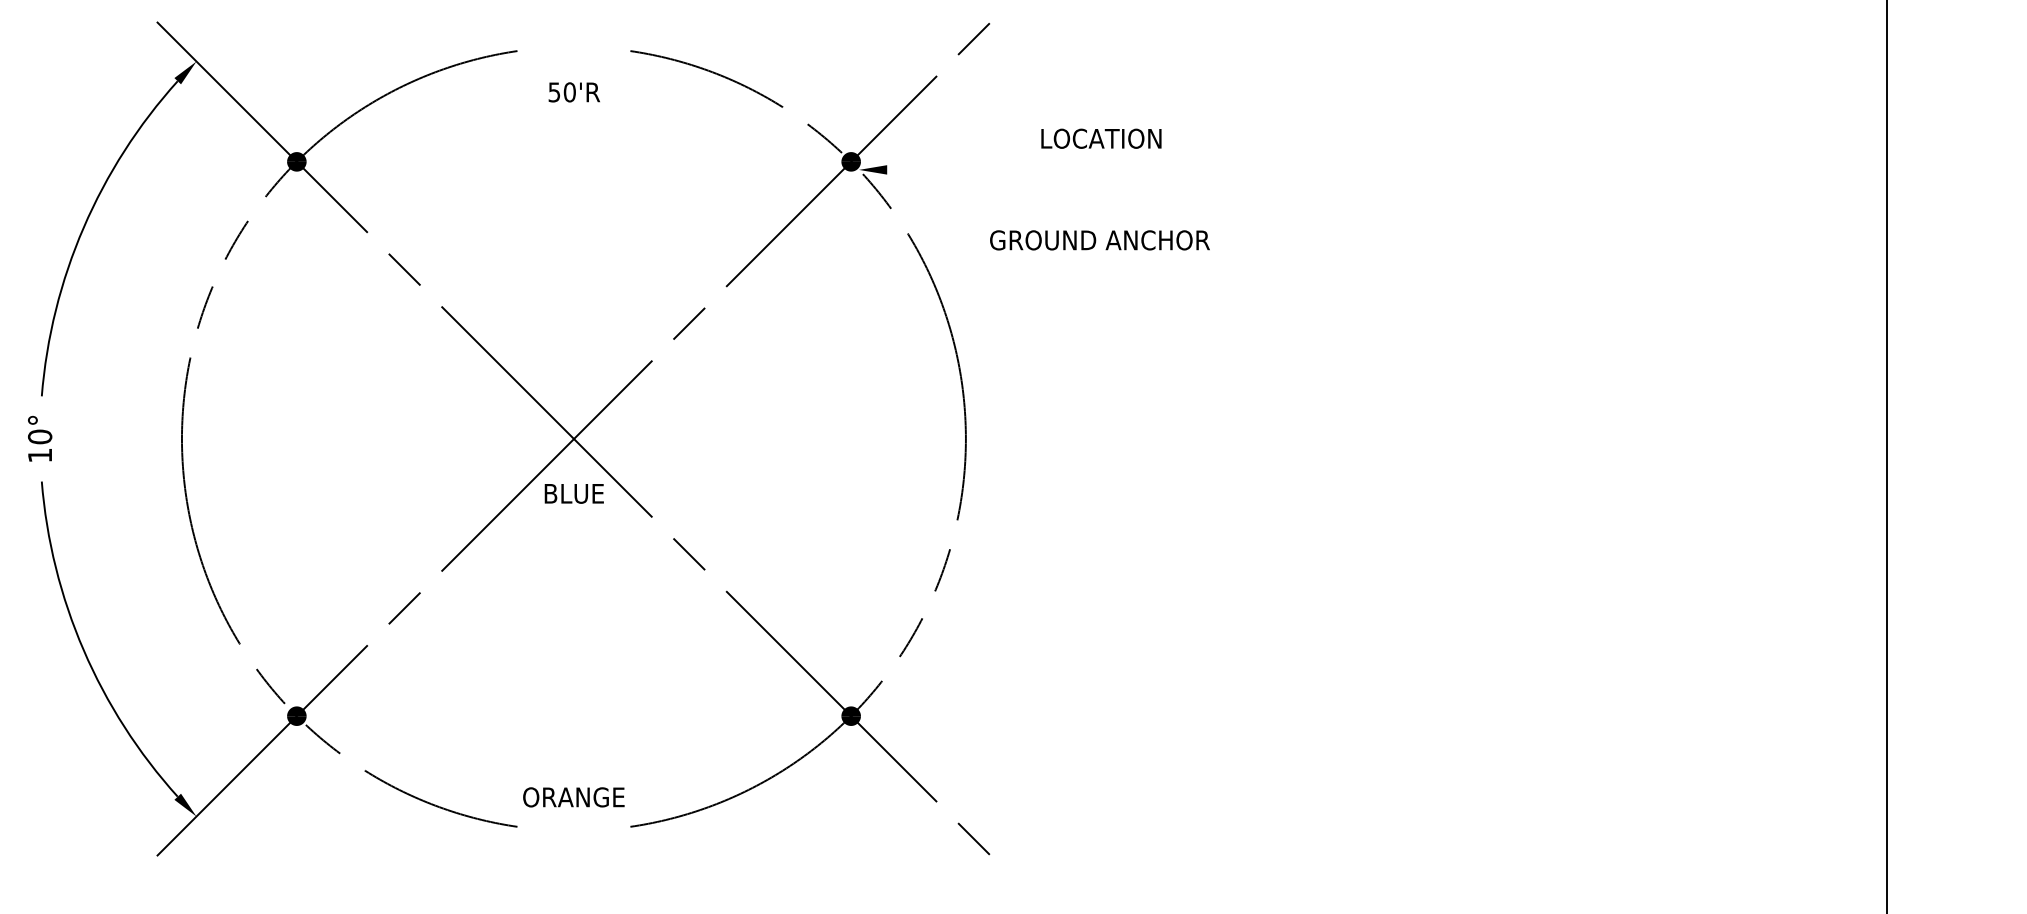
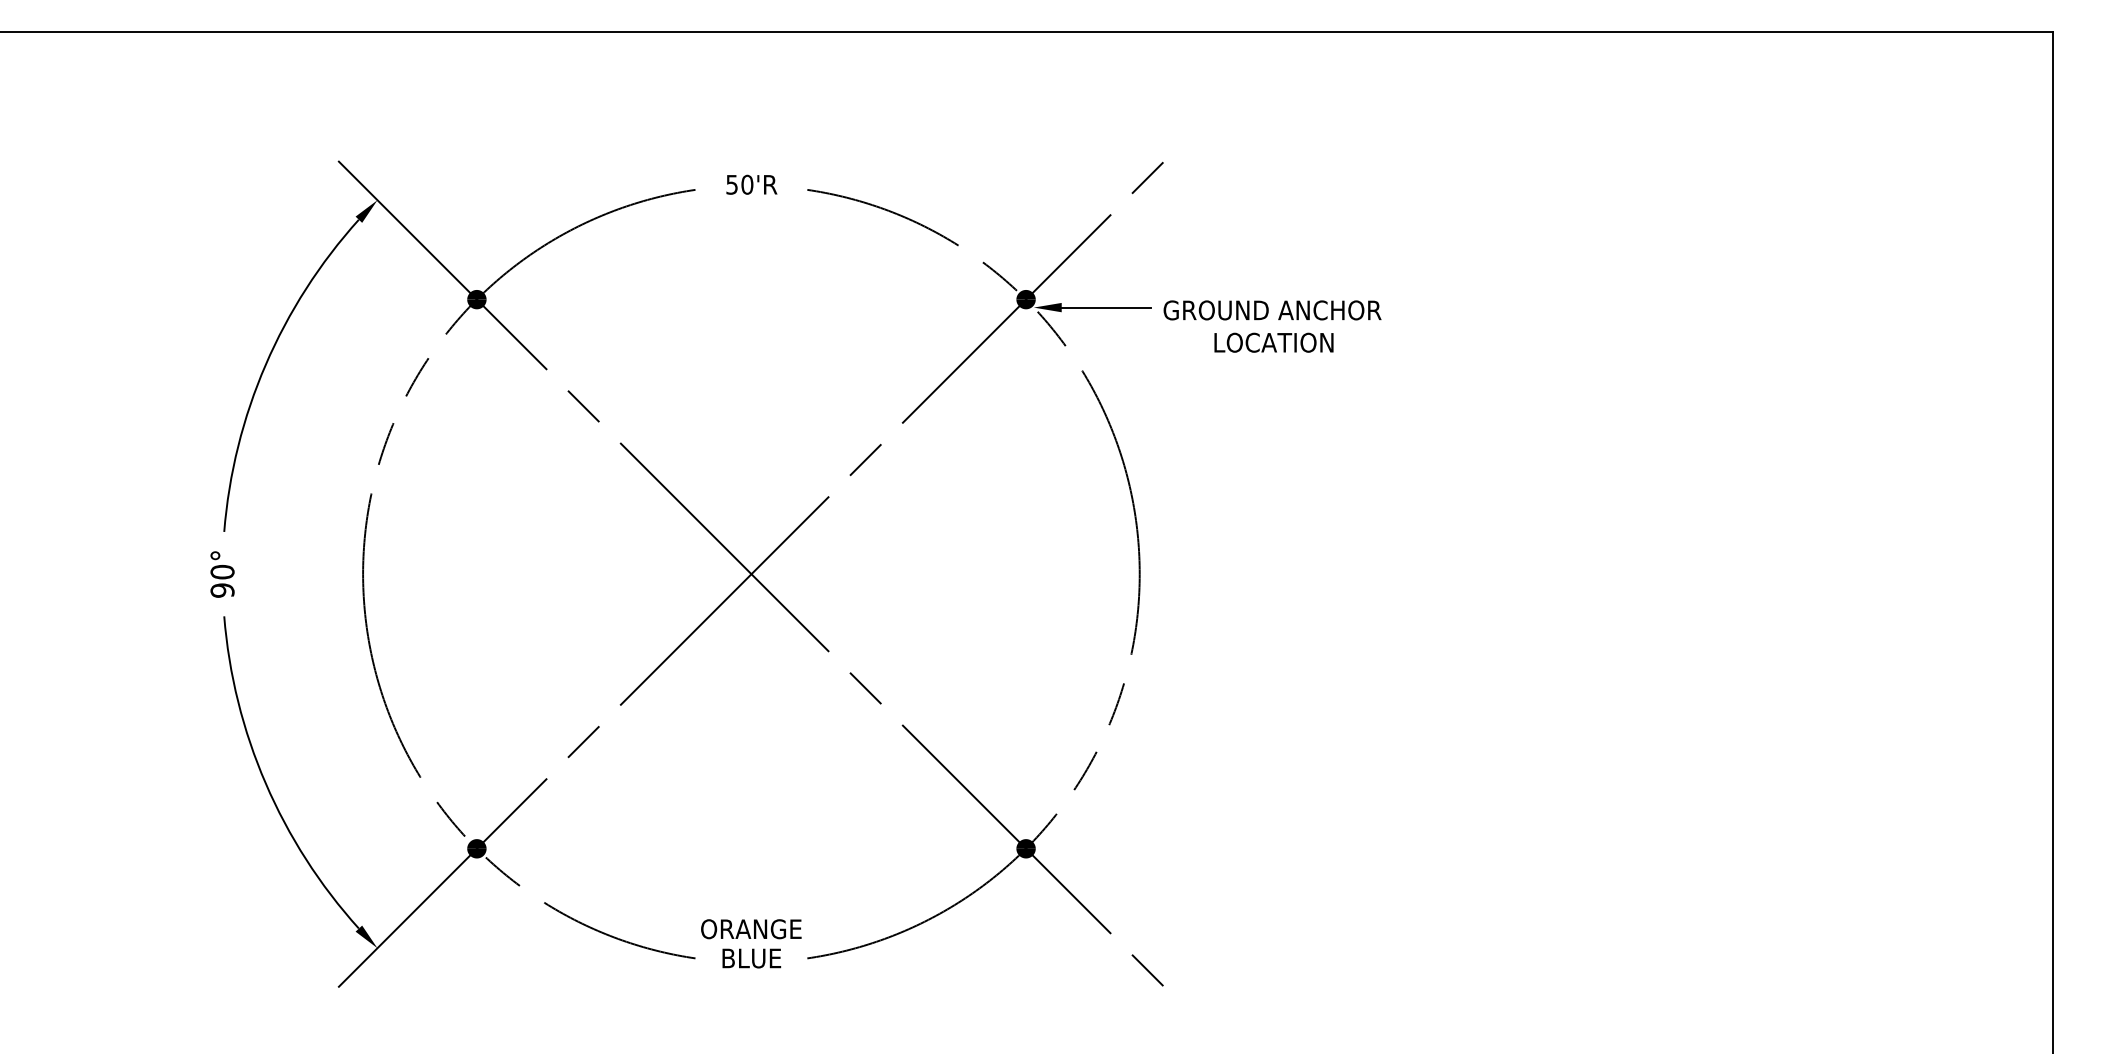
text: (574, 92) -> (751, 184), moved
text: (1100, 138) -> (1273, 342), moved
line: (931, 169) -> (1105, 307), added
text: (1099, 240) -> (1272, 310), moved
text: (40, 455) -> (222, 590), 10° -> 90°
text: (574, 493) -> (751, 958), moved

